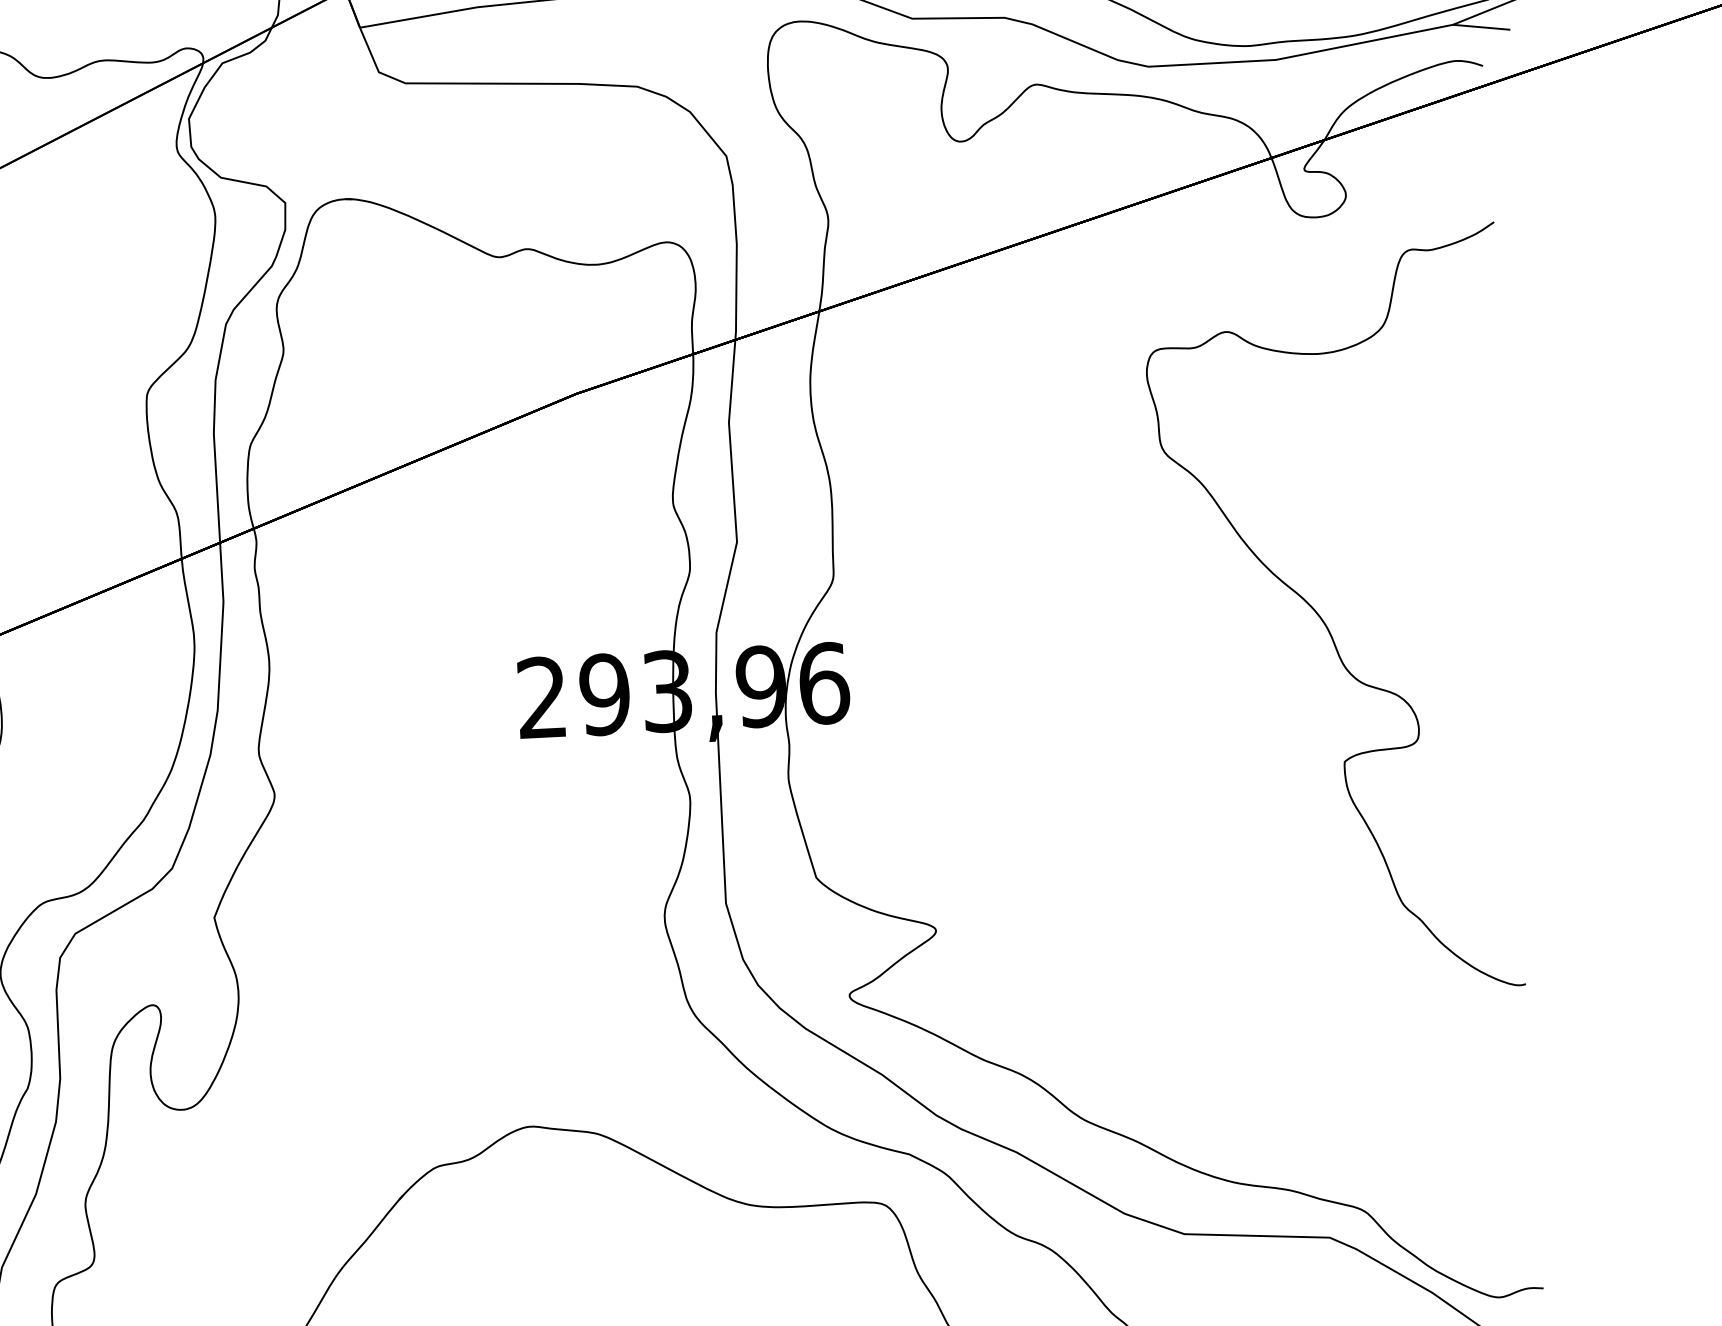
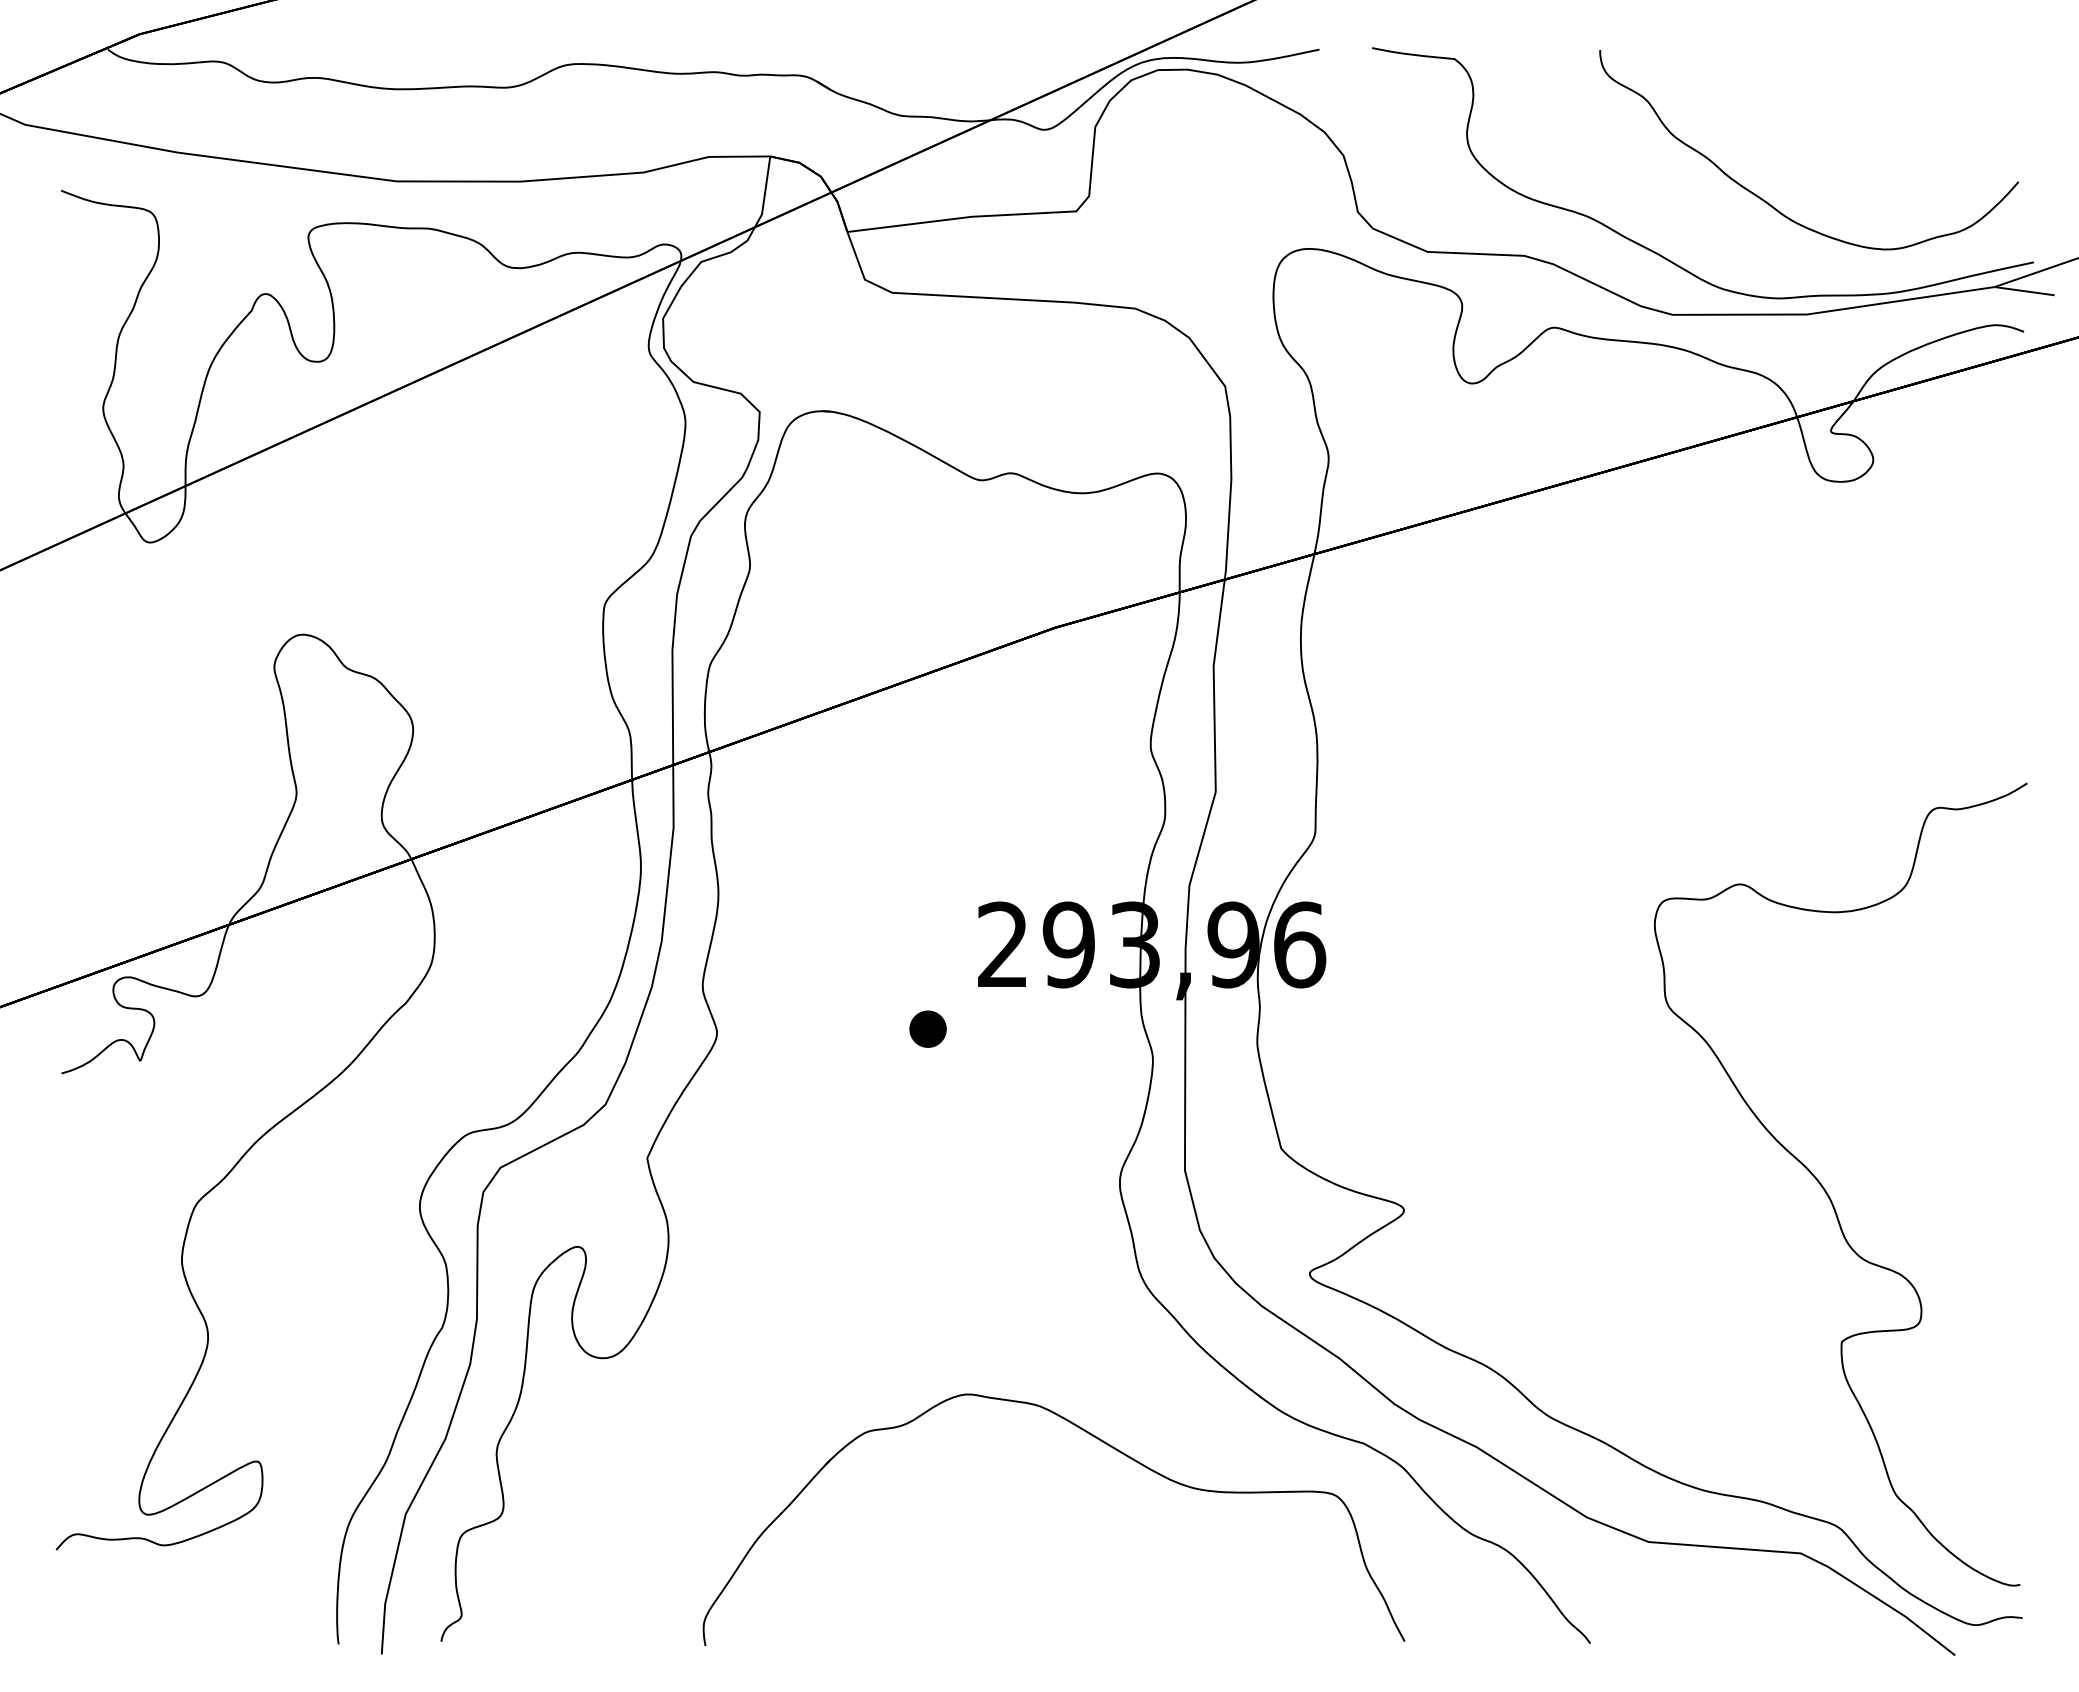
curve: (1323, 620) -> (1827, 1192), moved
part: (474, 780) -> (927, 1028), added

